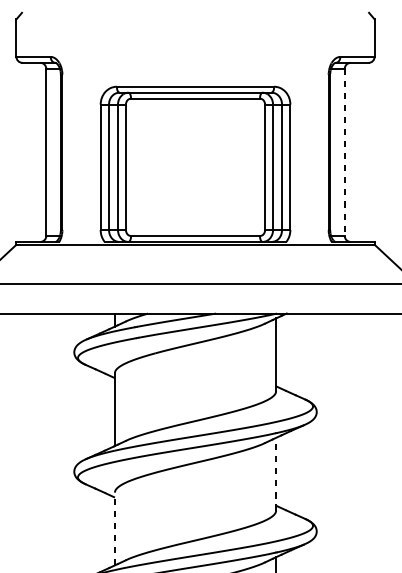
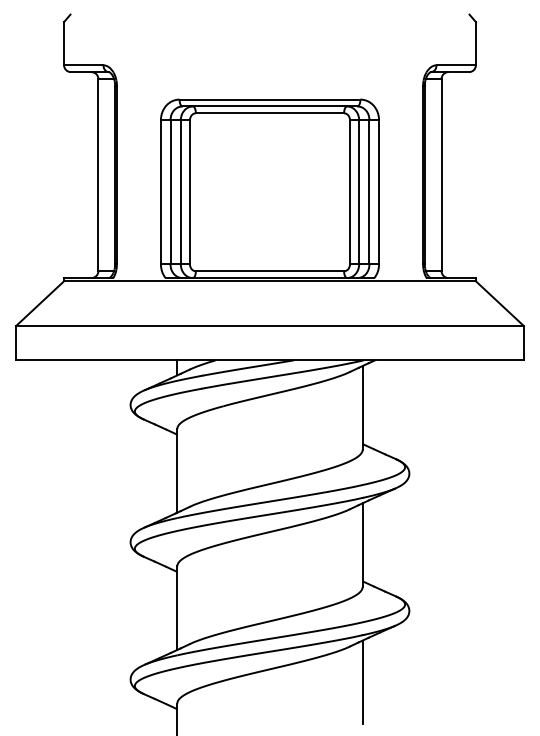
line: (344, 152) -> (441, 175), dashed -> solid
line: (275, 474) -> (362, 545), dashed -> solid
line: (115, 529) -> (177, 608), dashed -> solid

